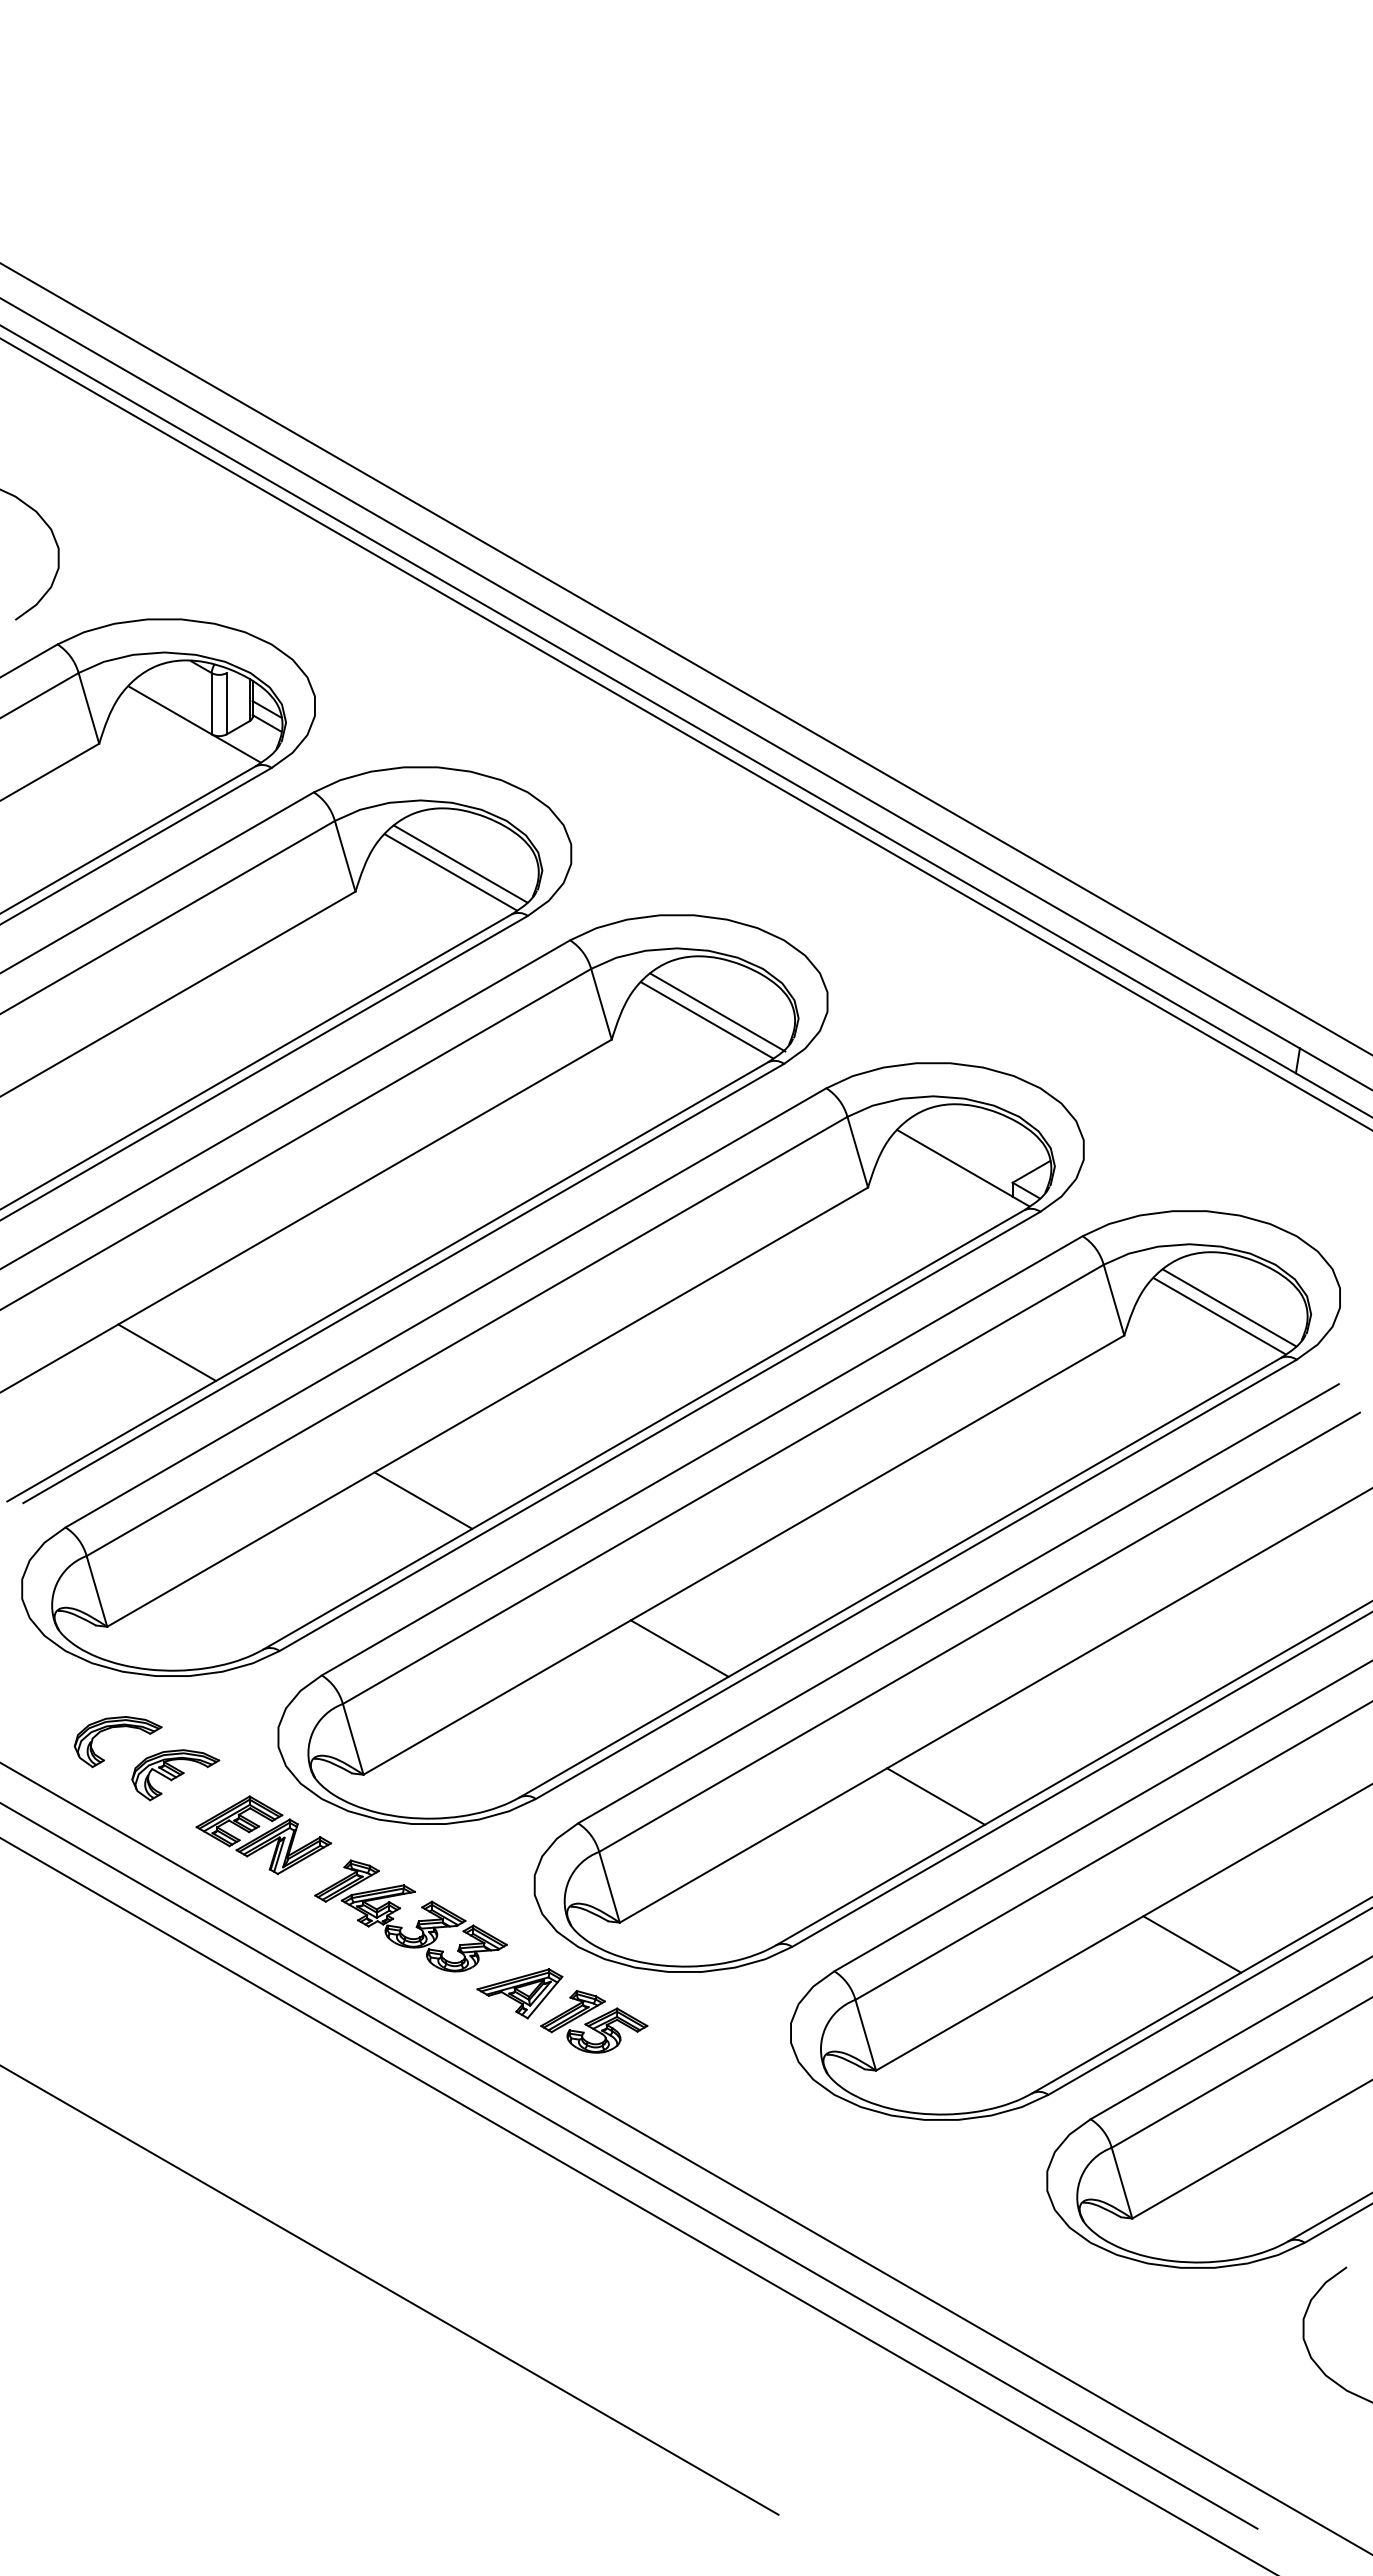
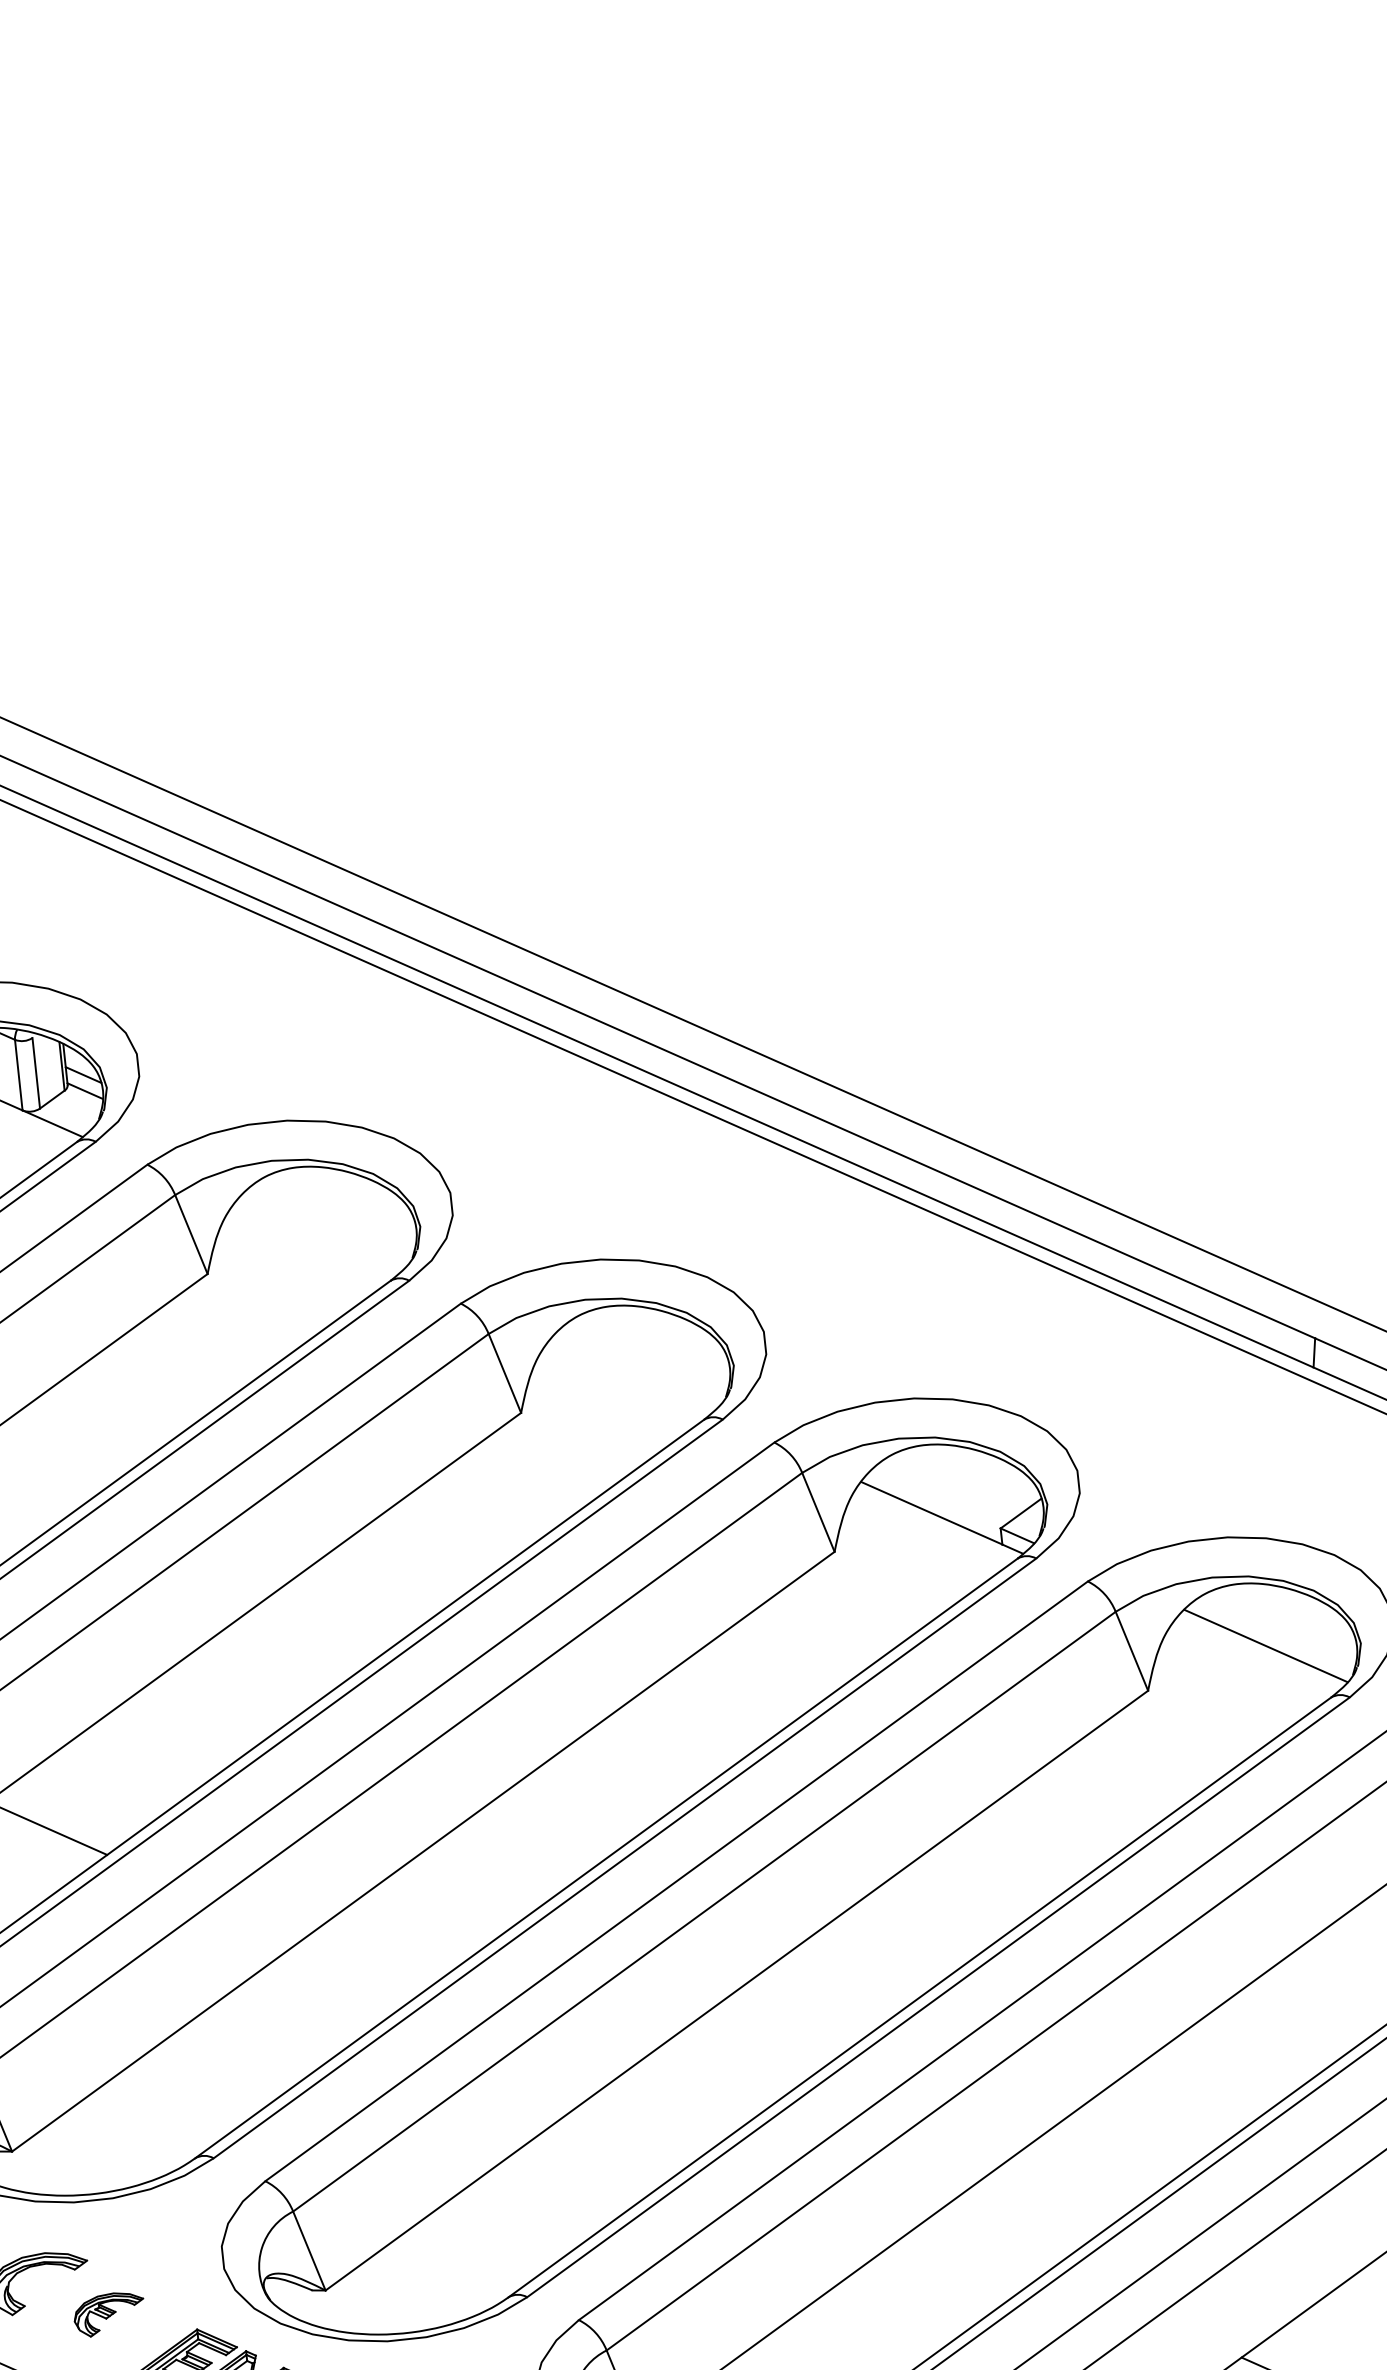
line: (460, 863) -> (325, 1228), removed
line: (451, 872) -> (315, 1240), removed
line: (717, 1012) -> (639, 1368), removed
line: (707, 1020) -> (629, 1379), removed
line: (1219, 1316) -> (1255, 1657), removed
line: (423, 1500) -> (360, 1967), removed
line: (679, 1648) -> (674, 2106), removed
part: (175, 1775) -> (109, 2314), size x0.7
line: (935, 1796) -> (987, 2245), removed

